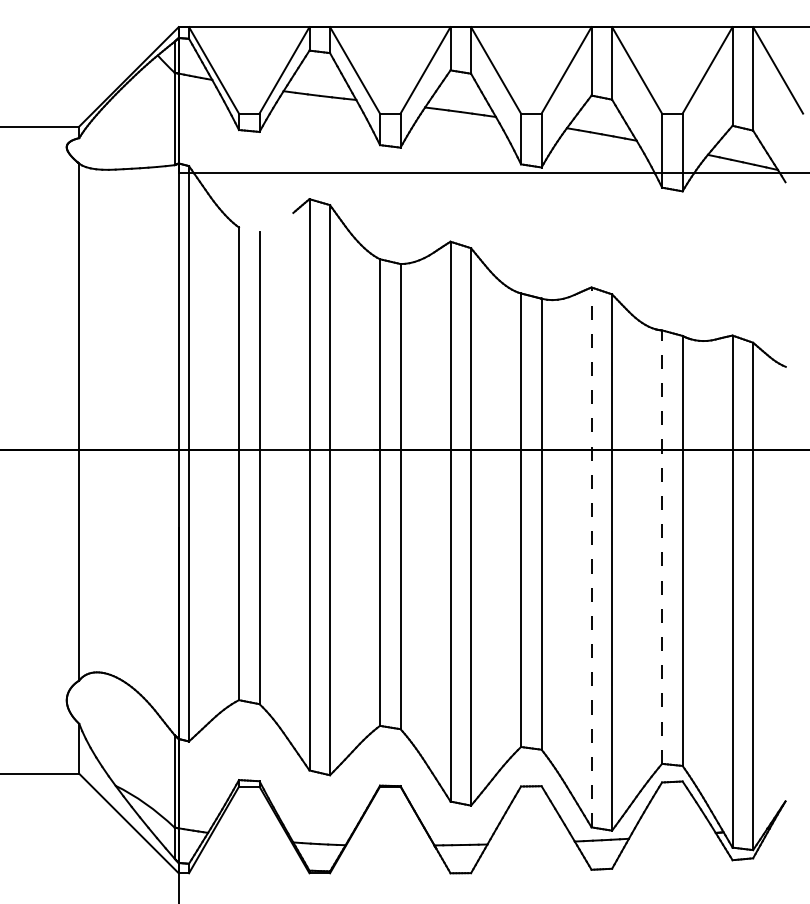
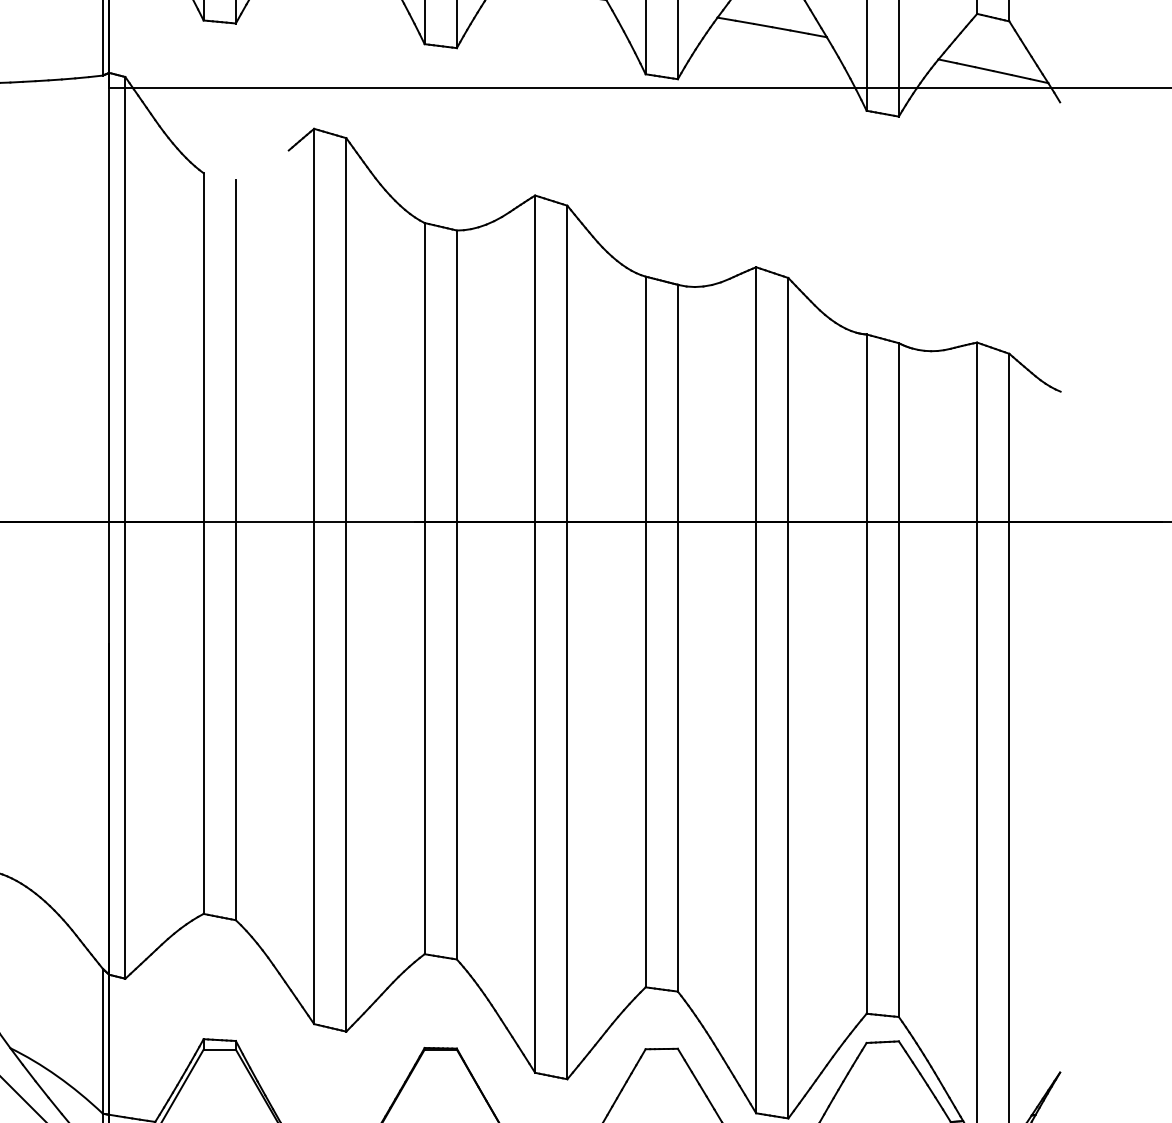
line: (662, 547) -> (867, 674), dashed -> solid
line: (591, 557) -> (756, 690), dashed -> solid

